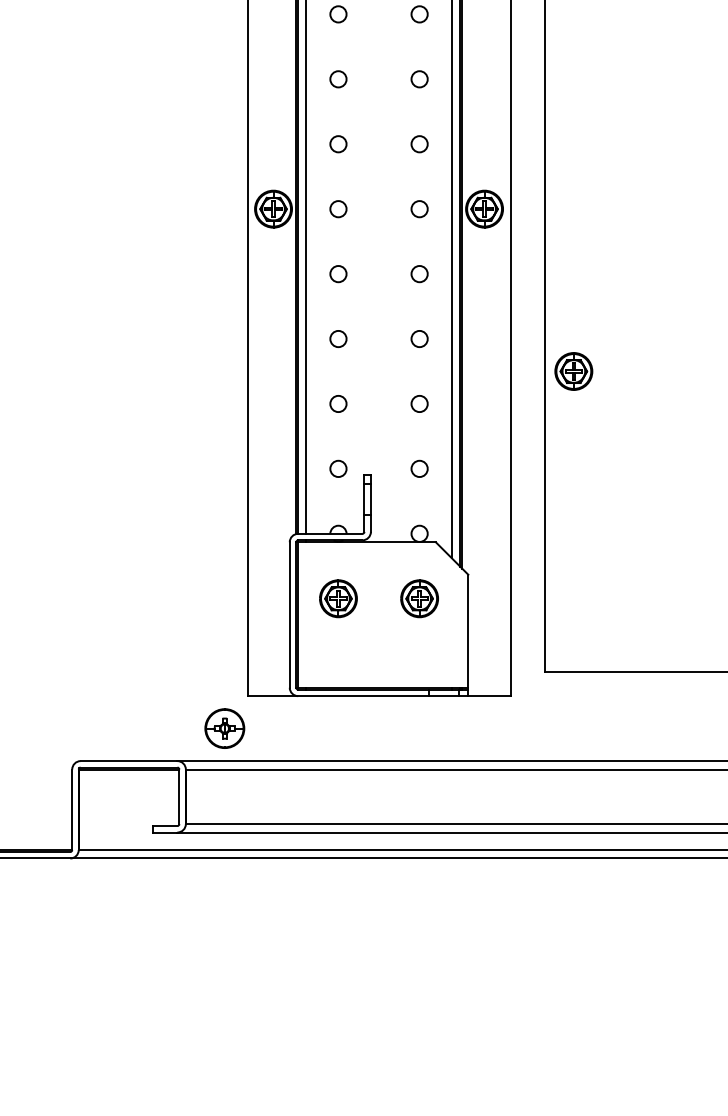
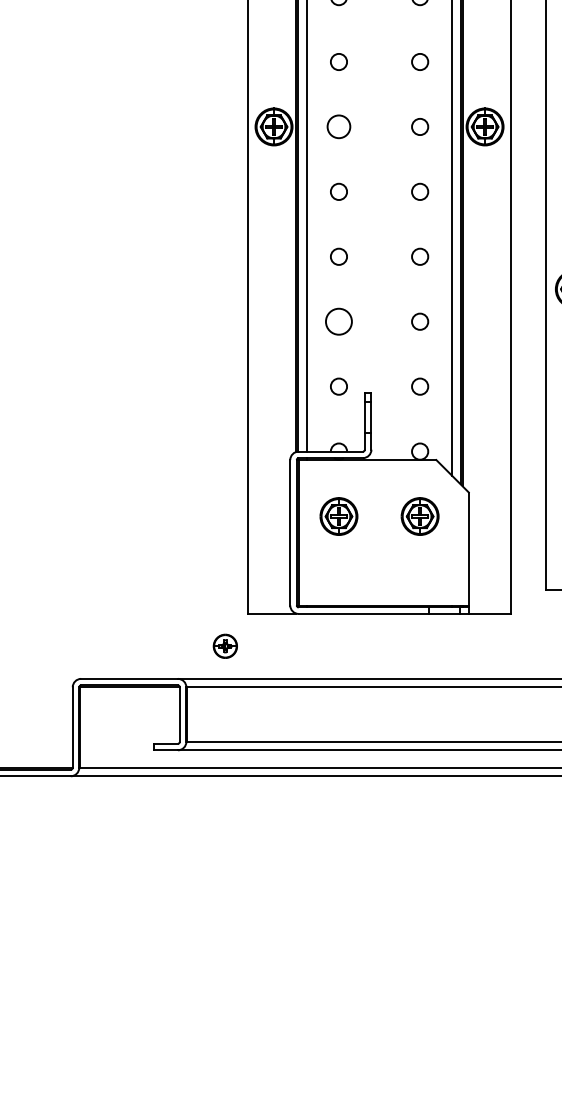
circle: (338, 209) -> (339, 127), size x1.4
circle: (338, 403) -> (339, 321), size x1.6
part: (224, 728) -> (225, 646), size x0.6

